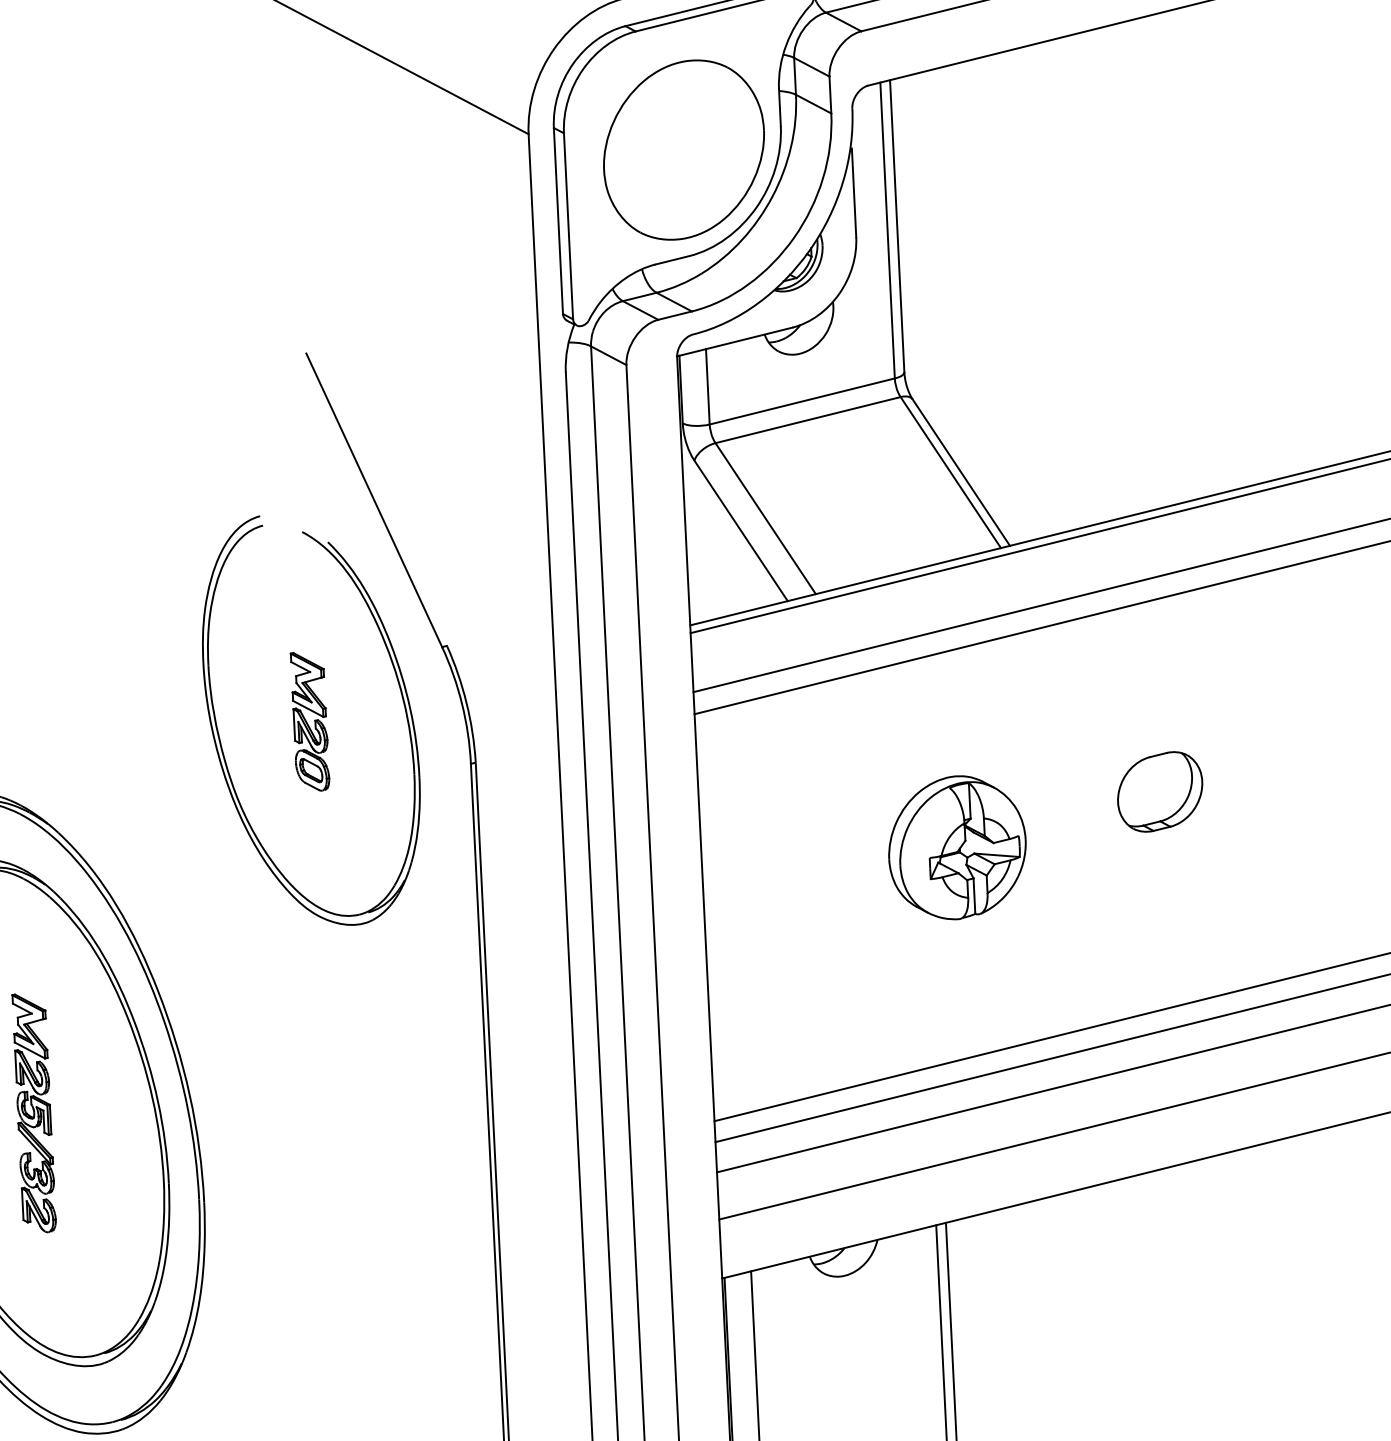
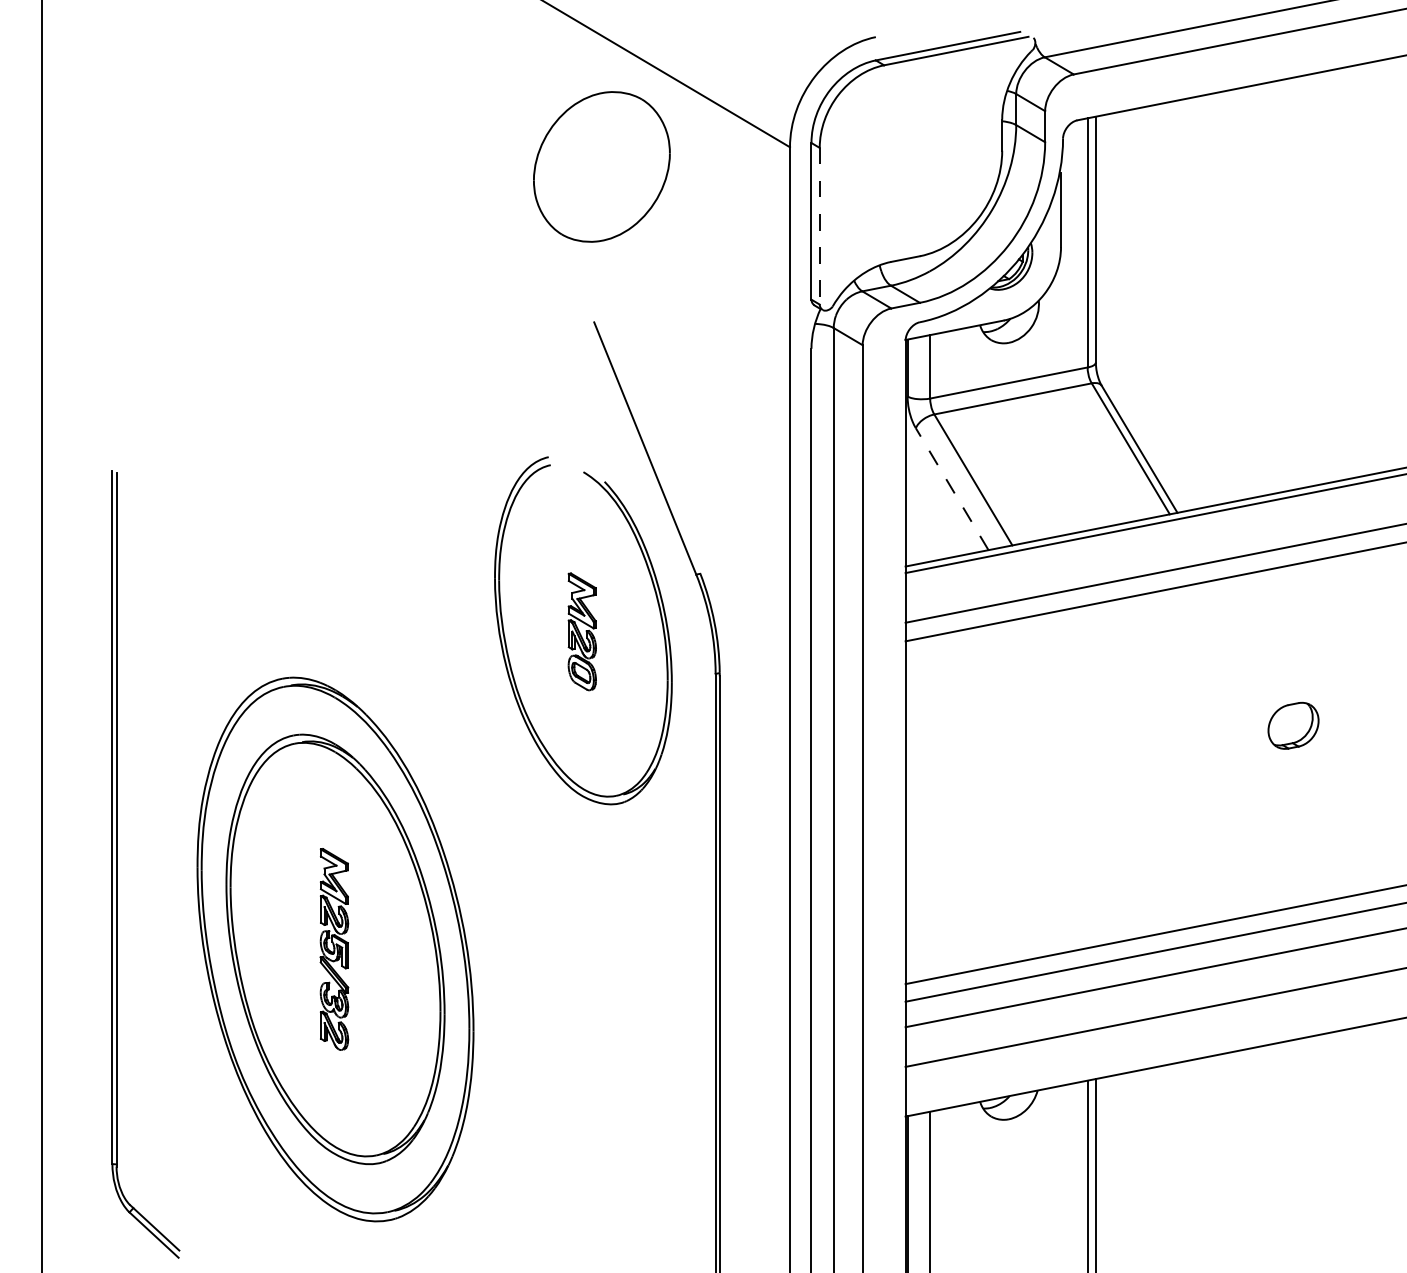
part: (683, 149) -> (601, 166), moved
line: (568, 226) -> (819, 226), solid -> dashed
line: (741, 531) -> (952, 489), solid -> dashed
part: (1160, 791) -> (1293, 725), size x0.7
part: (956, 847) -> (1120, 764), removed

